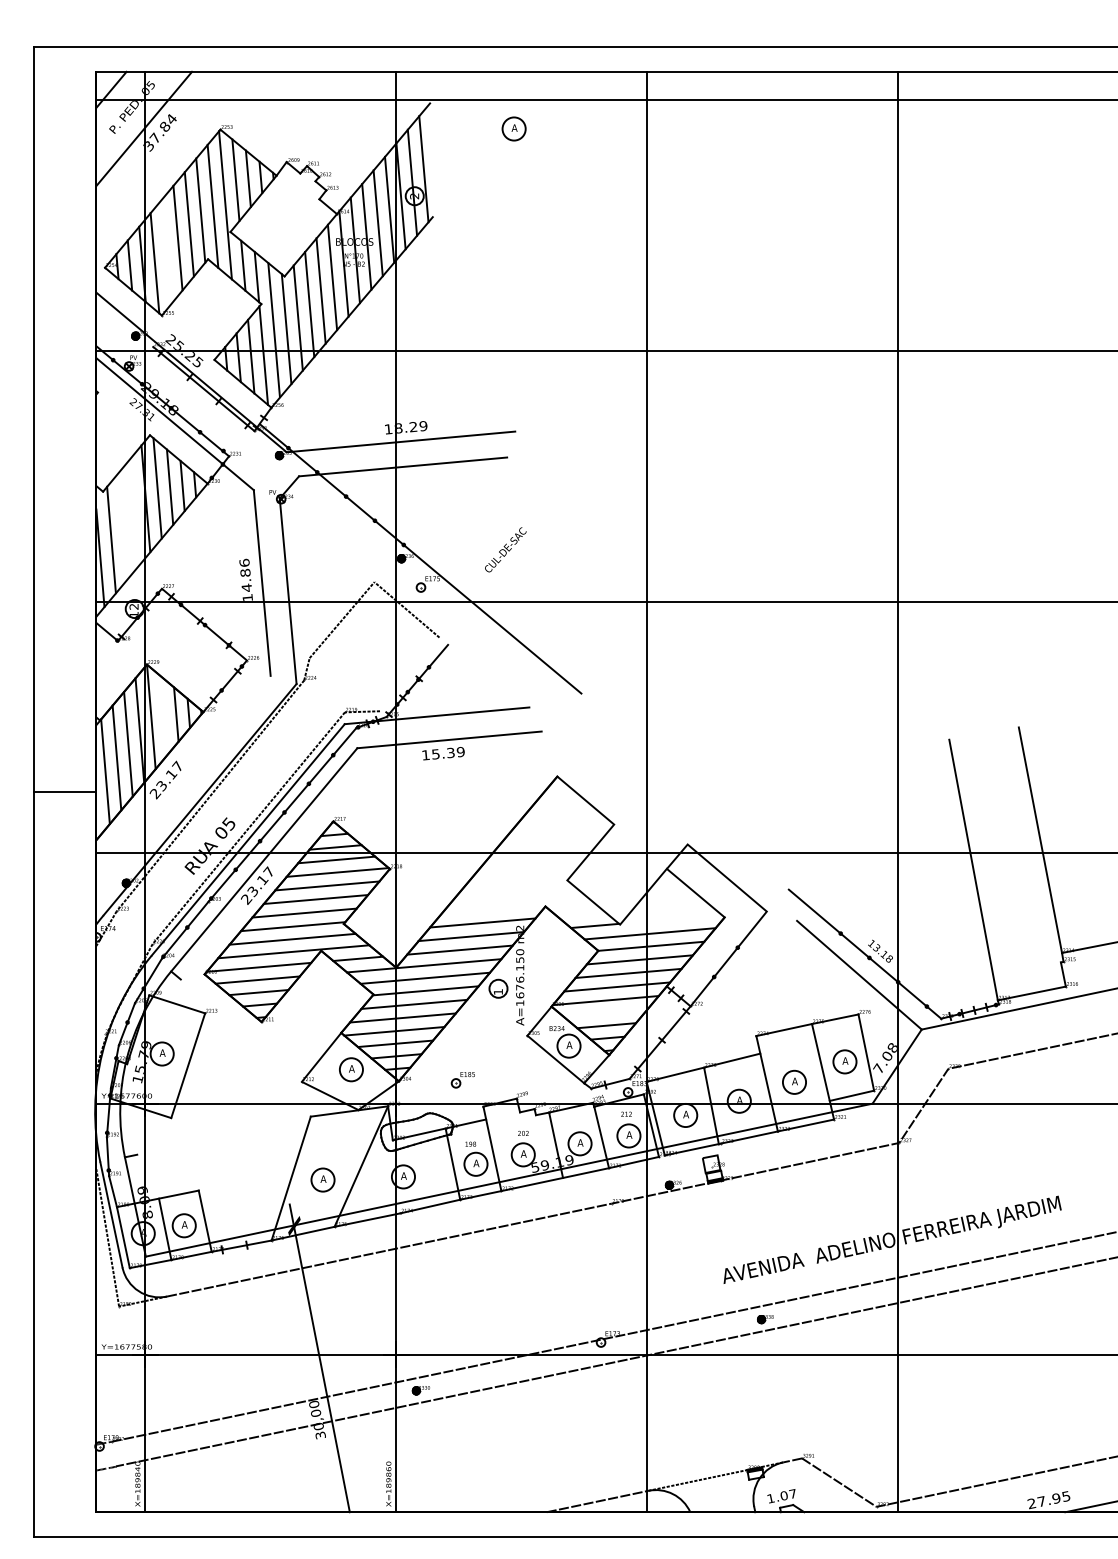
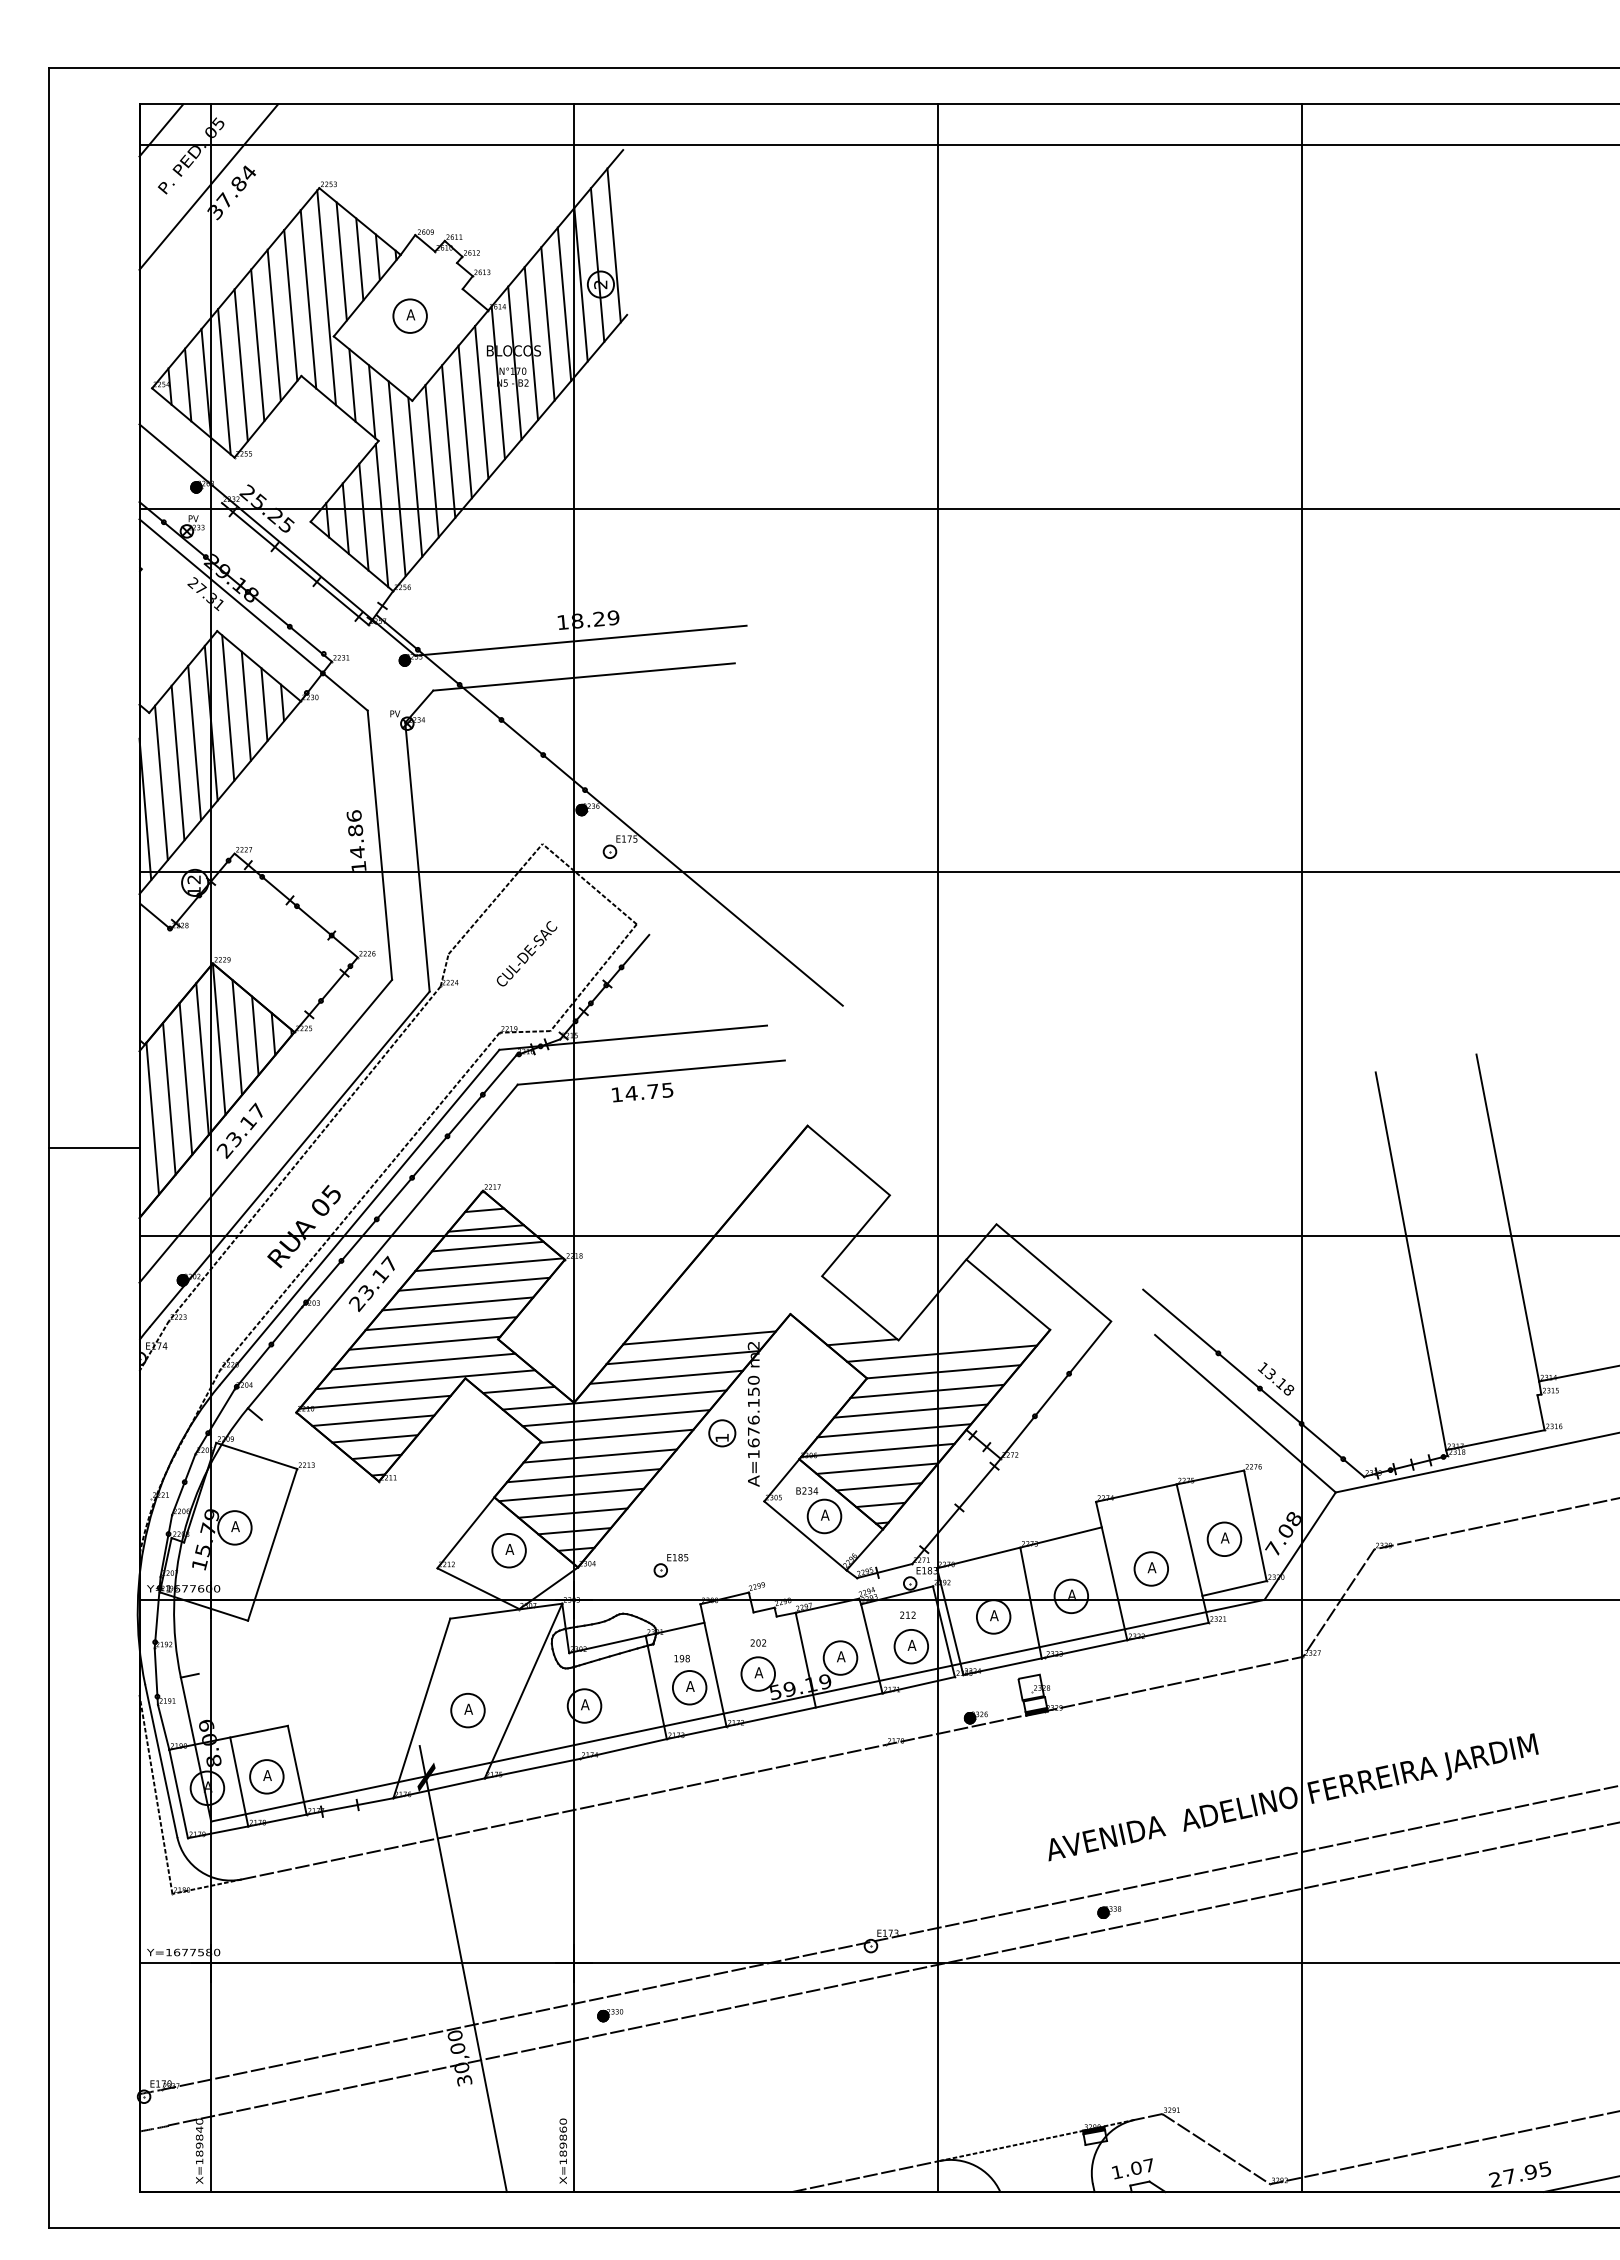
part: (513, 128) -> (409, 315), moved
line: (166, 251) -> (241, 364), added
line: (134, 512) -> (194, 743), added
line: (122, 525) -> (177, 761), added
text: (505, 549) -> (526, 953), moved
line: (409, 674) -> (593, 977), added
line: (163, 715) -> (236, 1037), added
text: (447, 752) -> (648, 1090), 15.39 -> 14.75
line: (183, 779) -> (265, 1130), added
line: (605, 1012) -> (877, 1467), added

